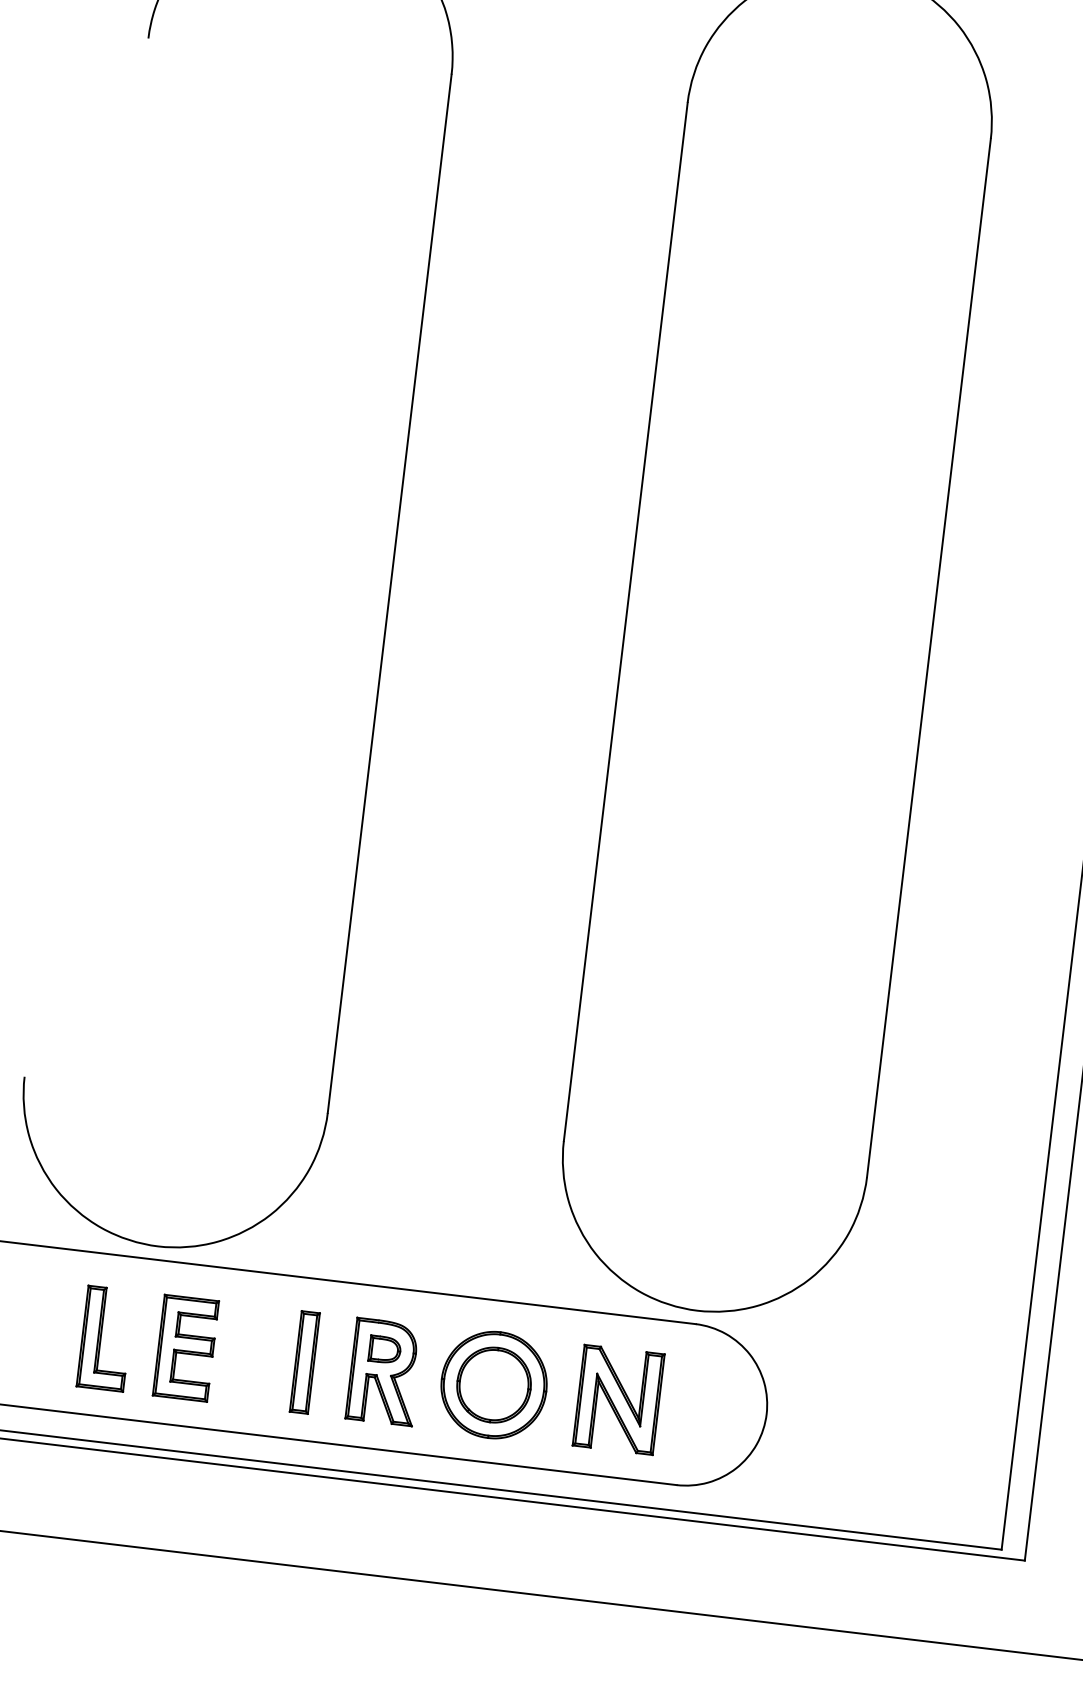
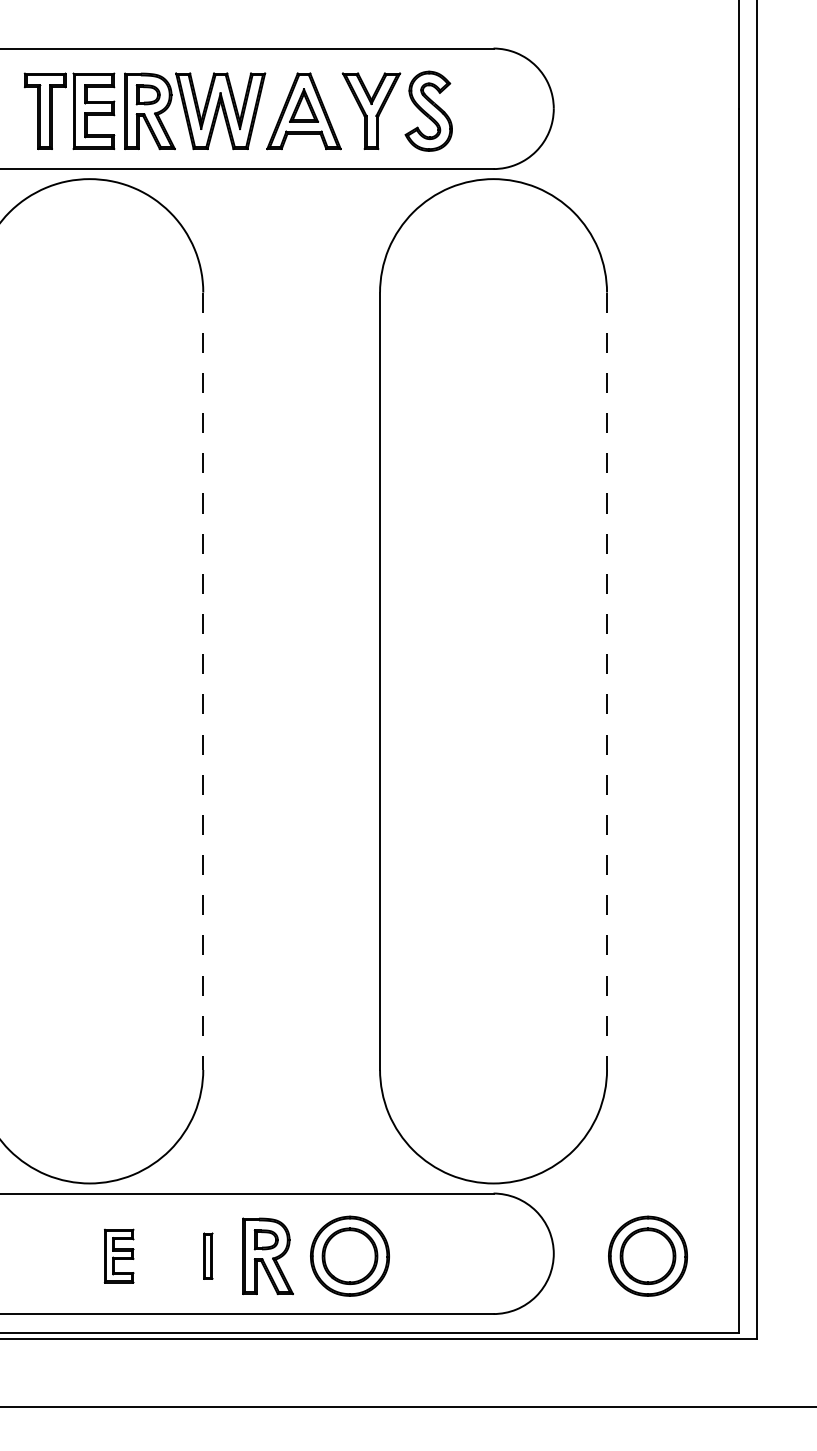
line: (389, 594) -> (203, 681), solid -> dashed
line: (929, 658) -> (607, 681), solid -> dashed
part: (104, 1337) -> (58, 1255), removed
part: (185, 1347) -> (118, 1255), size x0.7
part: (305, 1361) -> (208, 1255), size x0.6
part: (619, 1398) -> (443, 1255), removed
part: (891, 1431) -> (647, 1255), added

